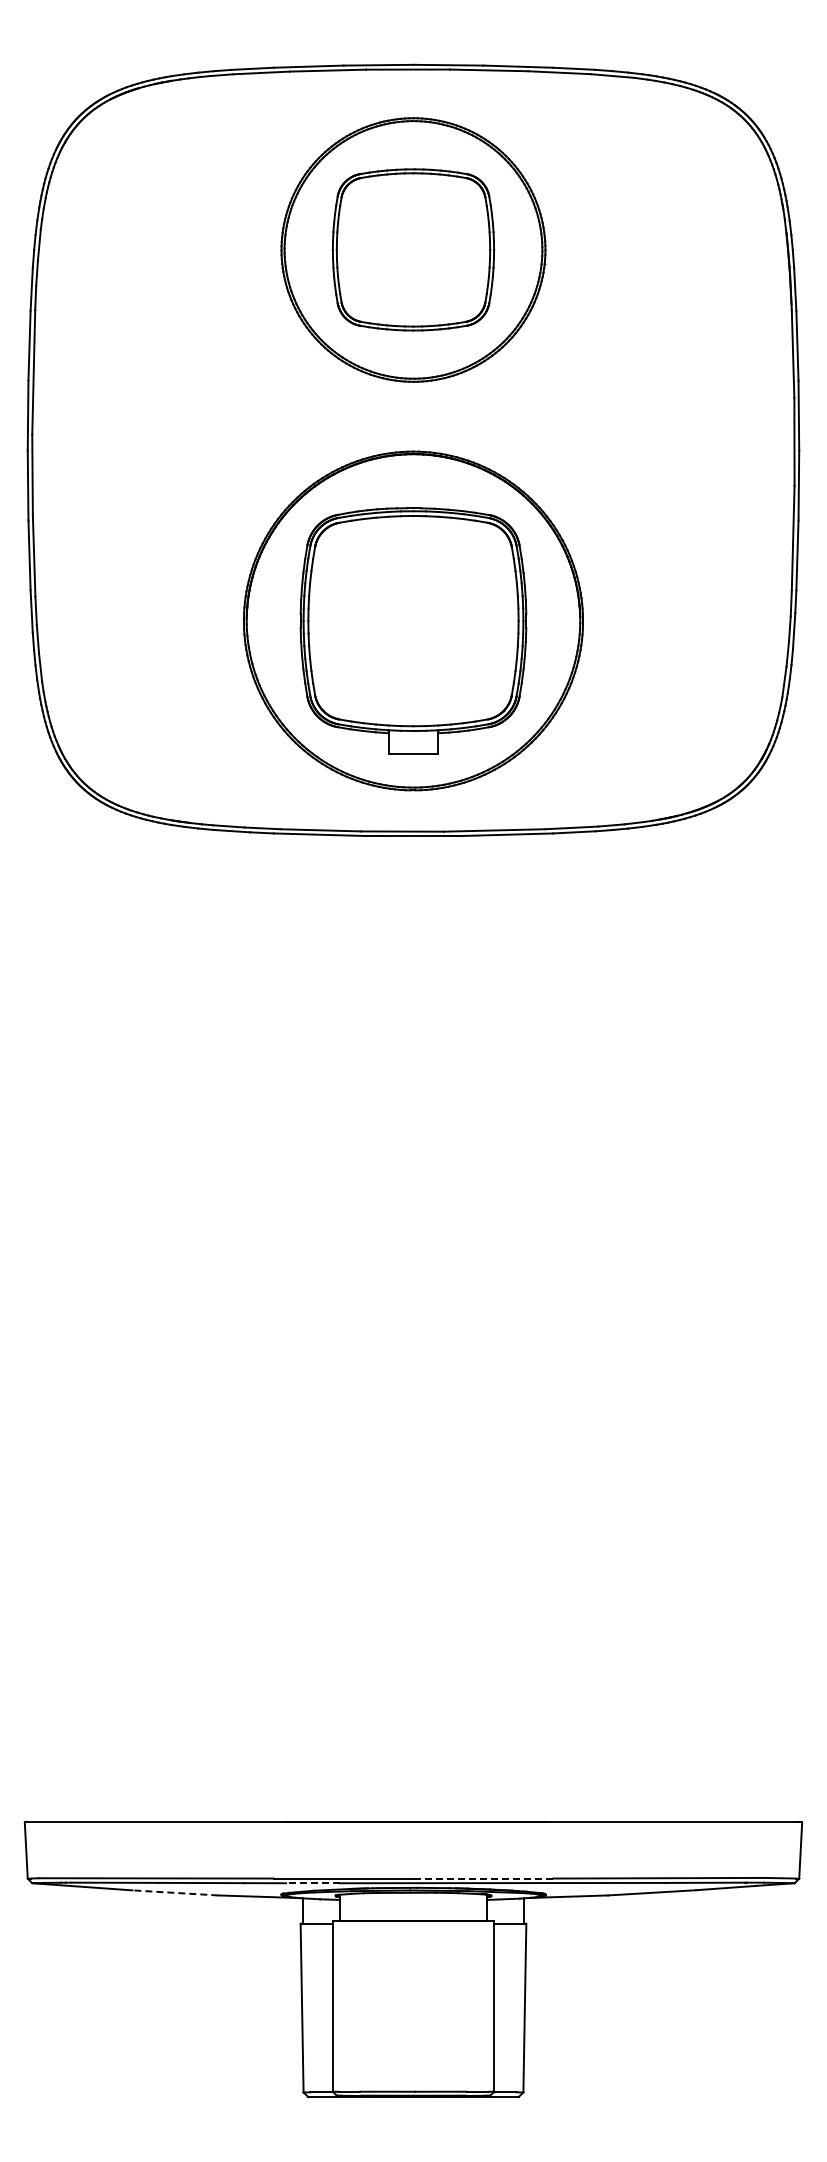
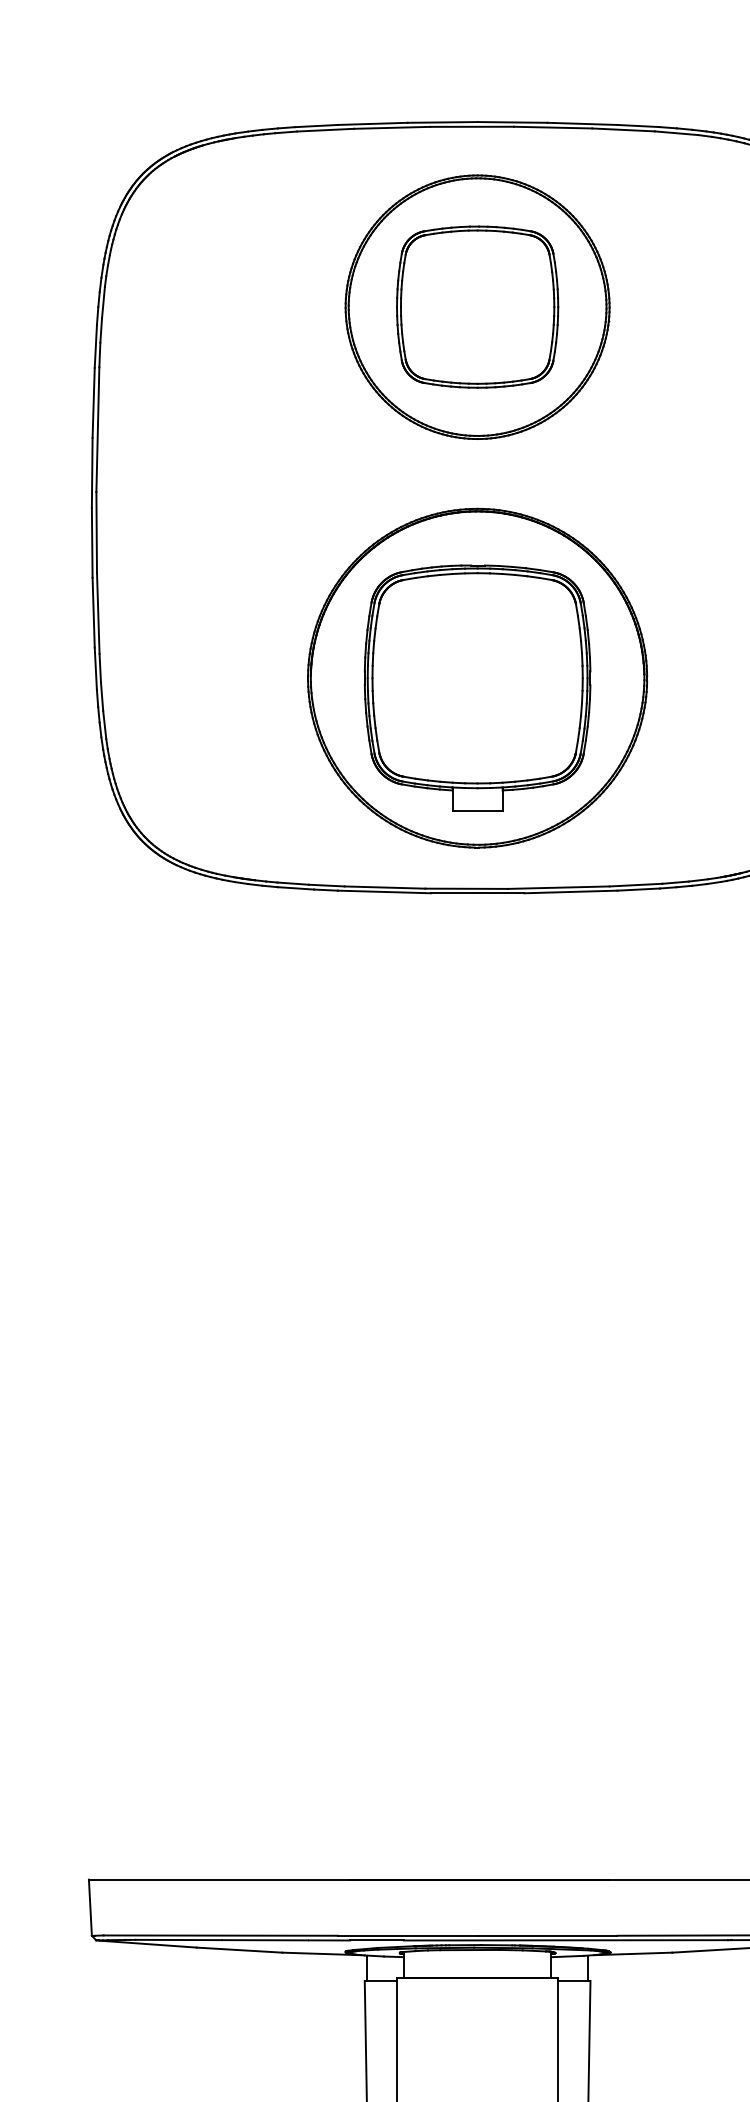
line: (483, 1878) -> (547, 1935), dashed -> solid
line: (312, 1883) -> (376, 1940), dashed -> solid
line: (174, 1892) -> (238, 1949), dashed -> solid

